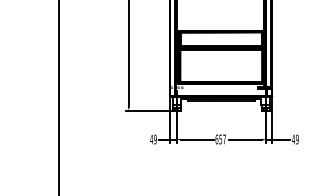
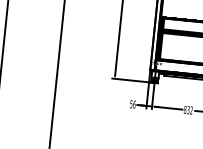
text: (153, 139) -> (132, 104), 49 -> 56
text: (220, 139) -> (188, 110), 657 -> 832

